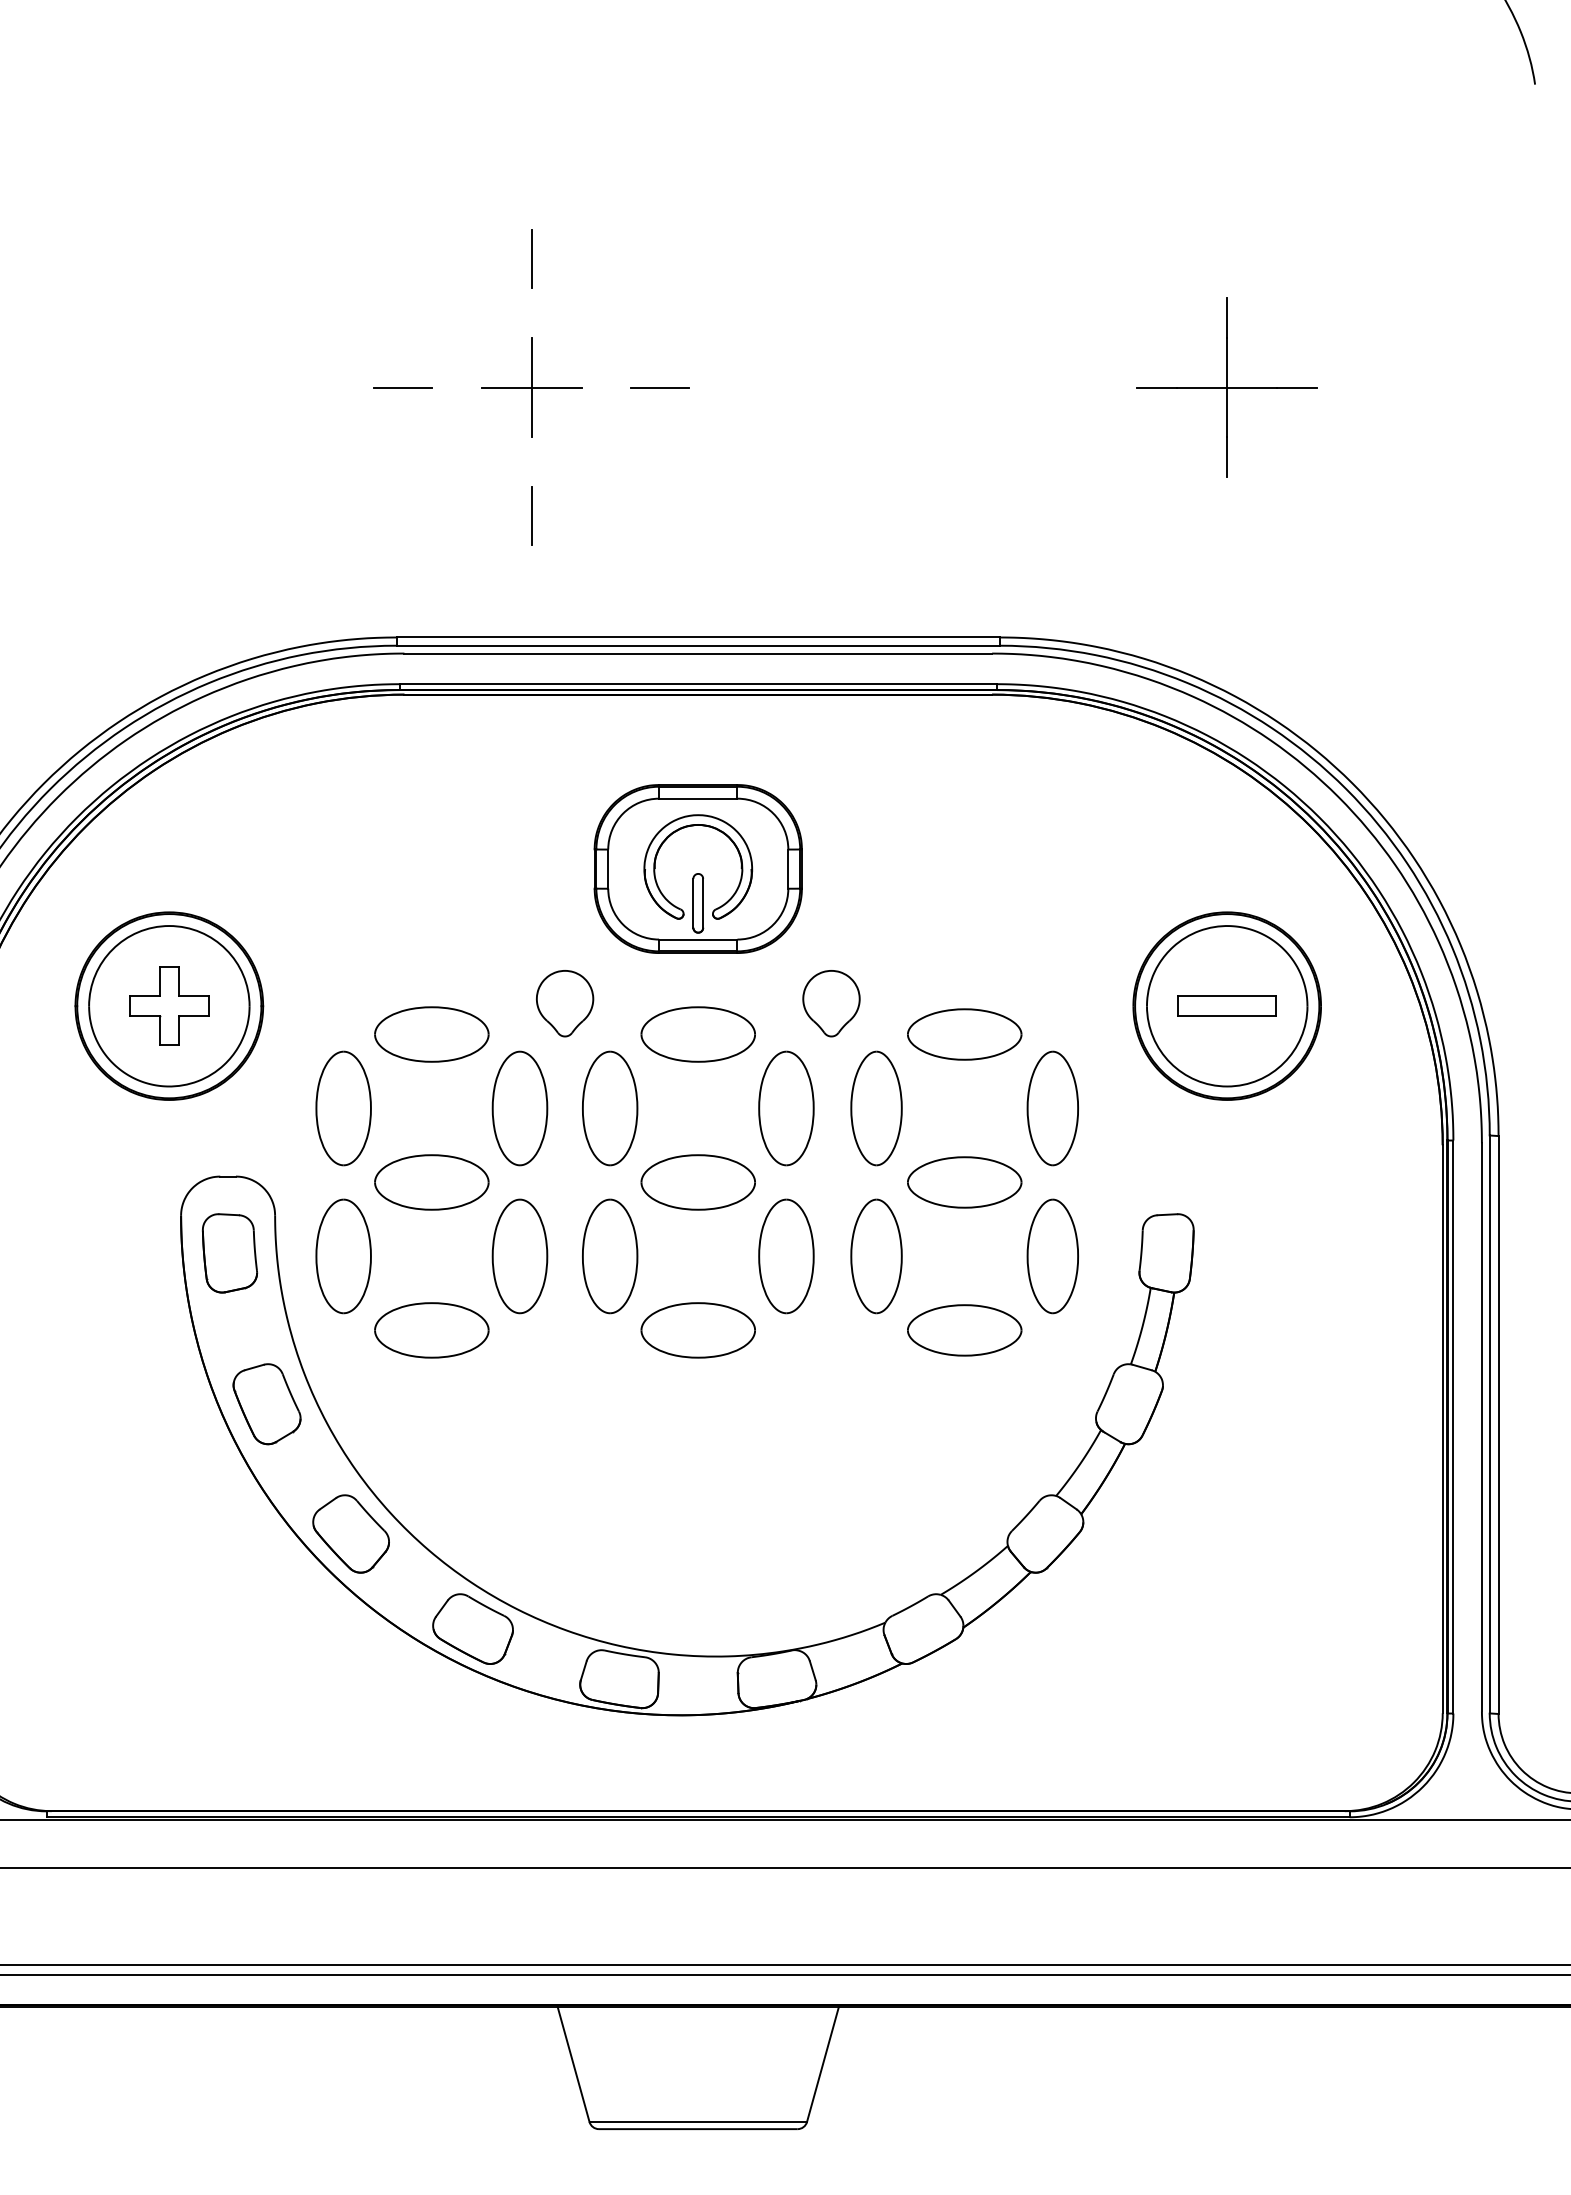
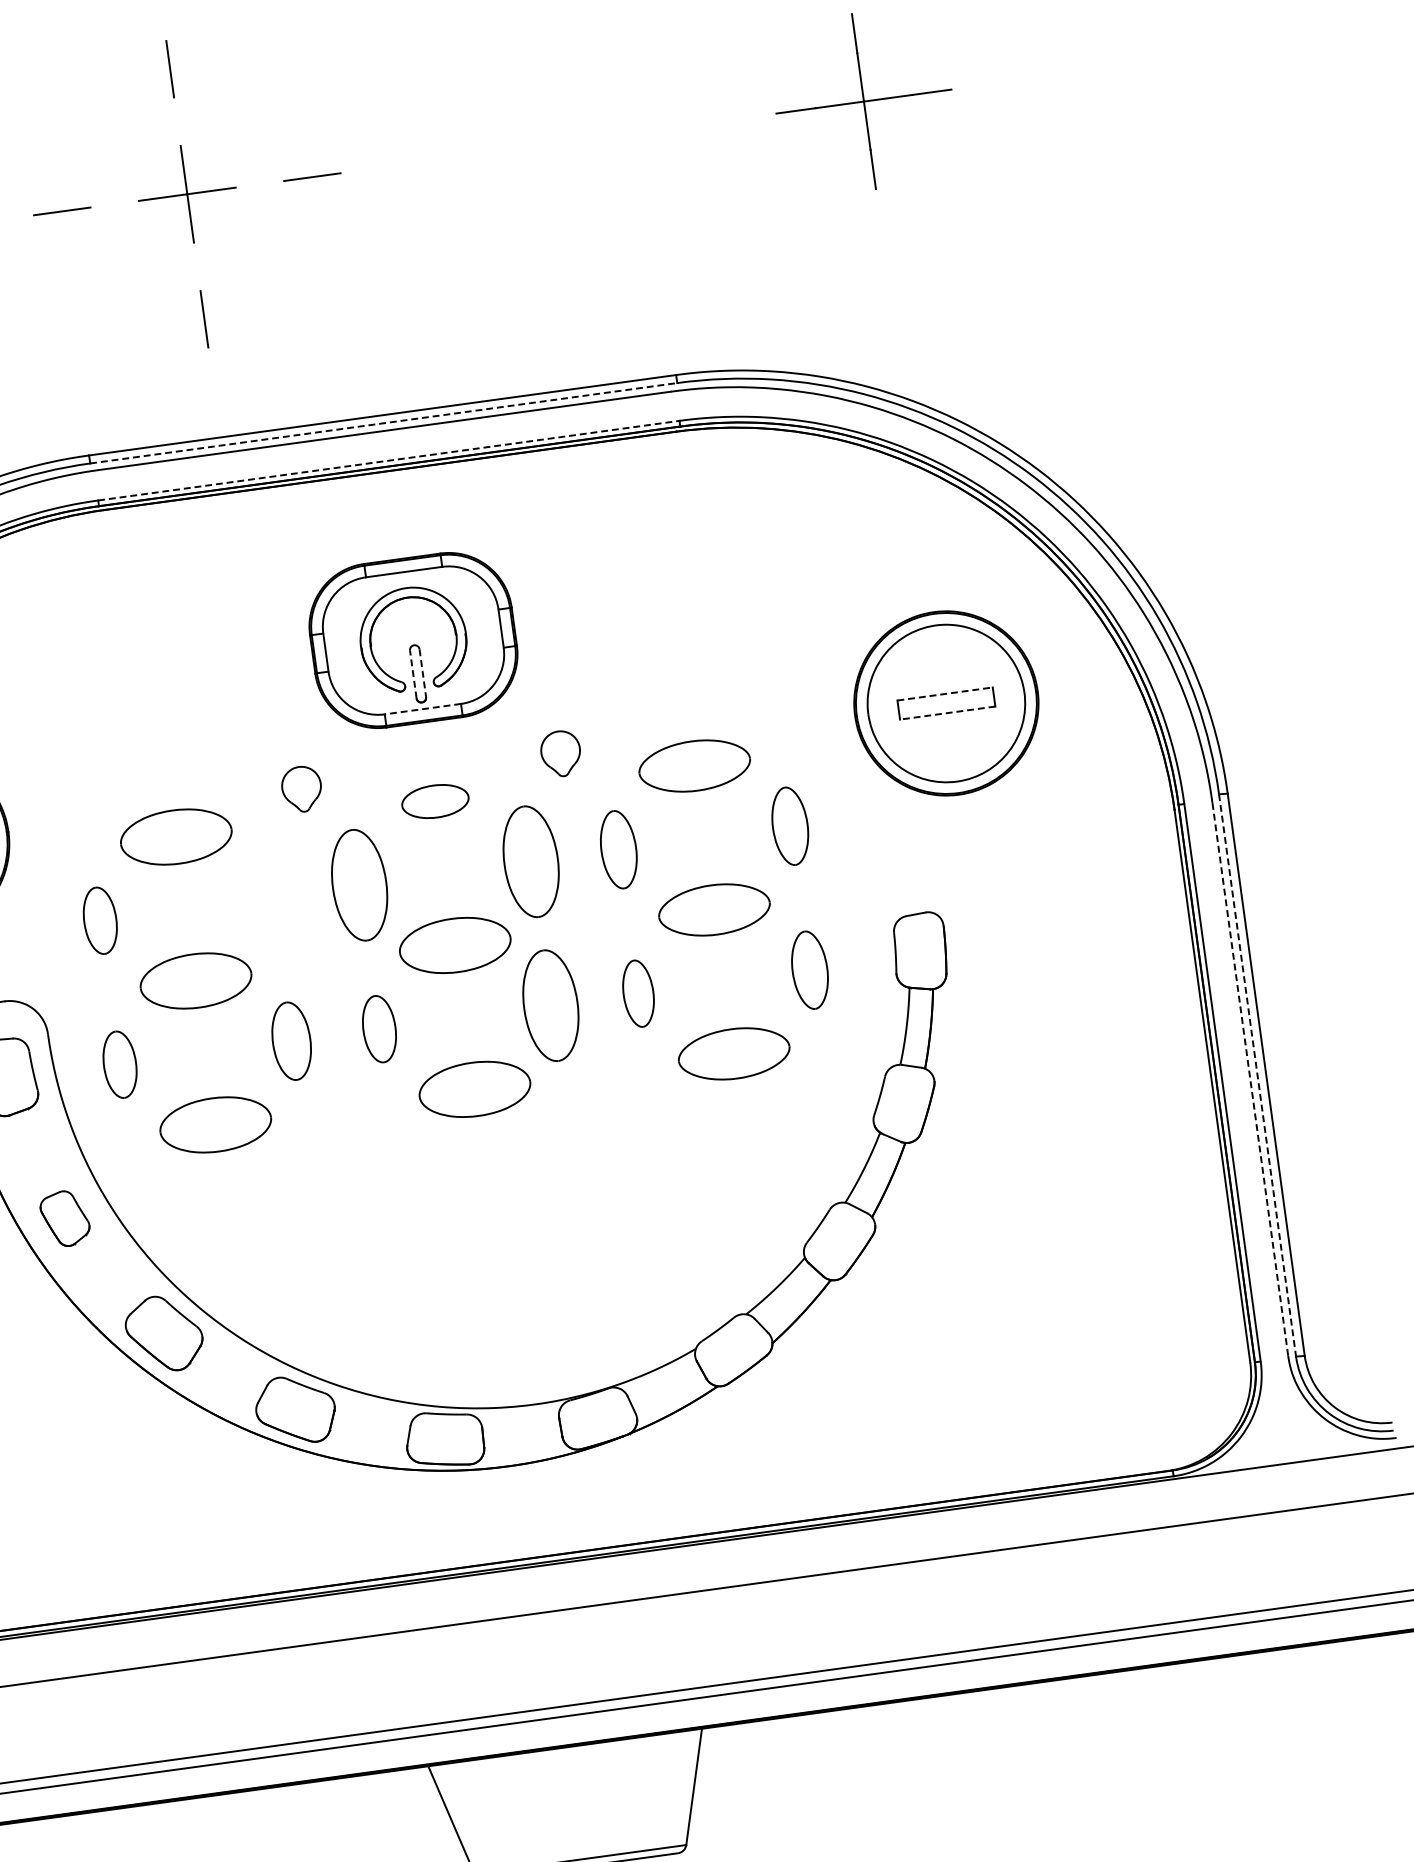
line: (698, 645) -> (383, 423), solid -> dashed
line: (698, 684) -> (389, 460), solid -> dashed
line: (693, 902) -> (413, 673), solid -> dashed
line: (703, 903) -> (423, 673), solid -> dashed
line: (697, 939) -> (422, 709), solid -> dashed
line: (1227, 996) -> (945, 694), solid -> dashed
part: (565, 1003) -> (302, 789), size x0.7
part: (831, 1003) -> (561, 753), size x0.7
line: (1227, 1016) -> (948, 713), solid -> dashed
part: (697, 1034) -> (434, 801), size x0.6
part: (343, 1108) -> (100, 920), size x0.6
part: (519, 1108) -> (271, 897), removed
part: (876, 1108) -> (618, 849), size x0.7
part: (1052, 1108) -> (790, 826), size x0.7
part: (343, 1256) -> (119, 1064), size x0.6
part: (519, 1256) -> (291, 1041), size x0.7
part: (610, 1256) -> (379, 1029), size x0.6
part: (876, 1256) -> (638, 993), size x0.6
part: (1052, 1256) -> (809, 970), size x0.7
part: (266, 1404) -> (64, 1219), size x0.7
line: (1489, 1424) -> (1257, 1075), solid -> dashed
line: (1481, 1426) -> (1249, 1078), solid -> dashed

